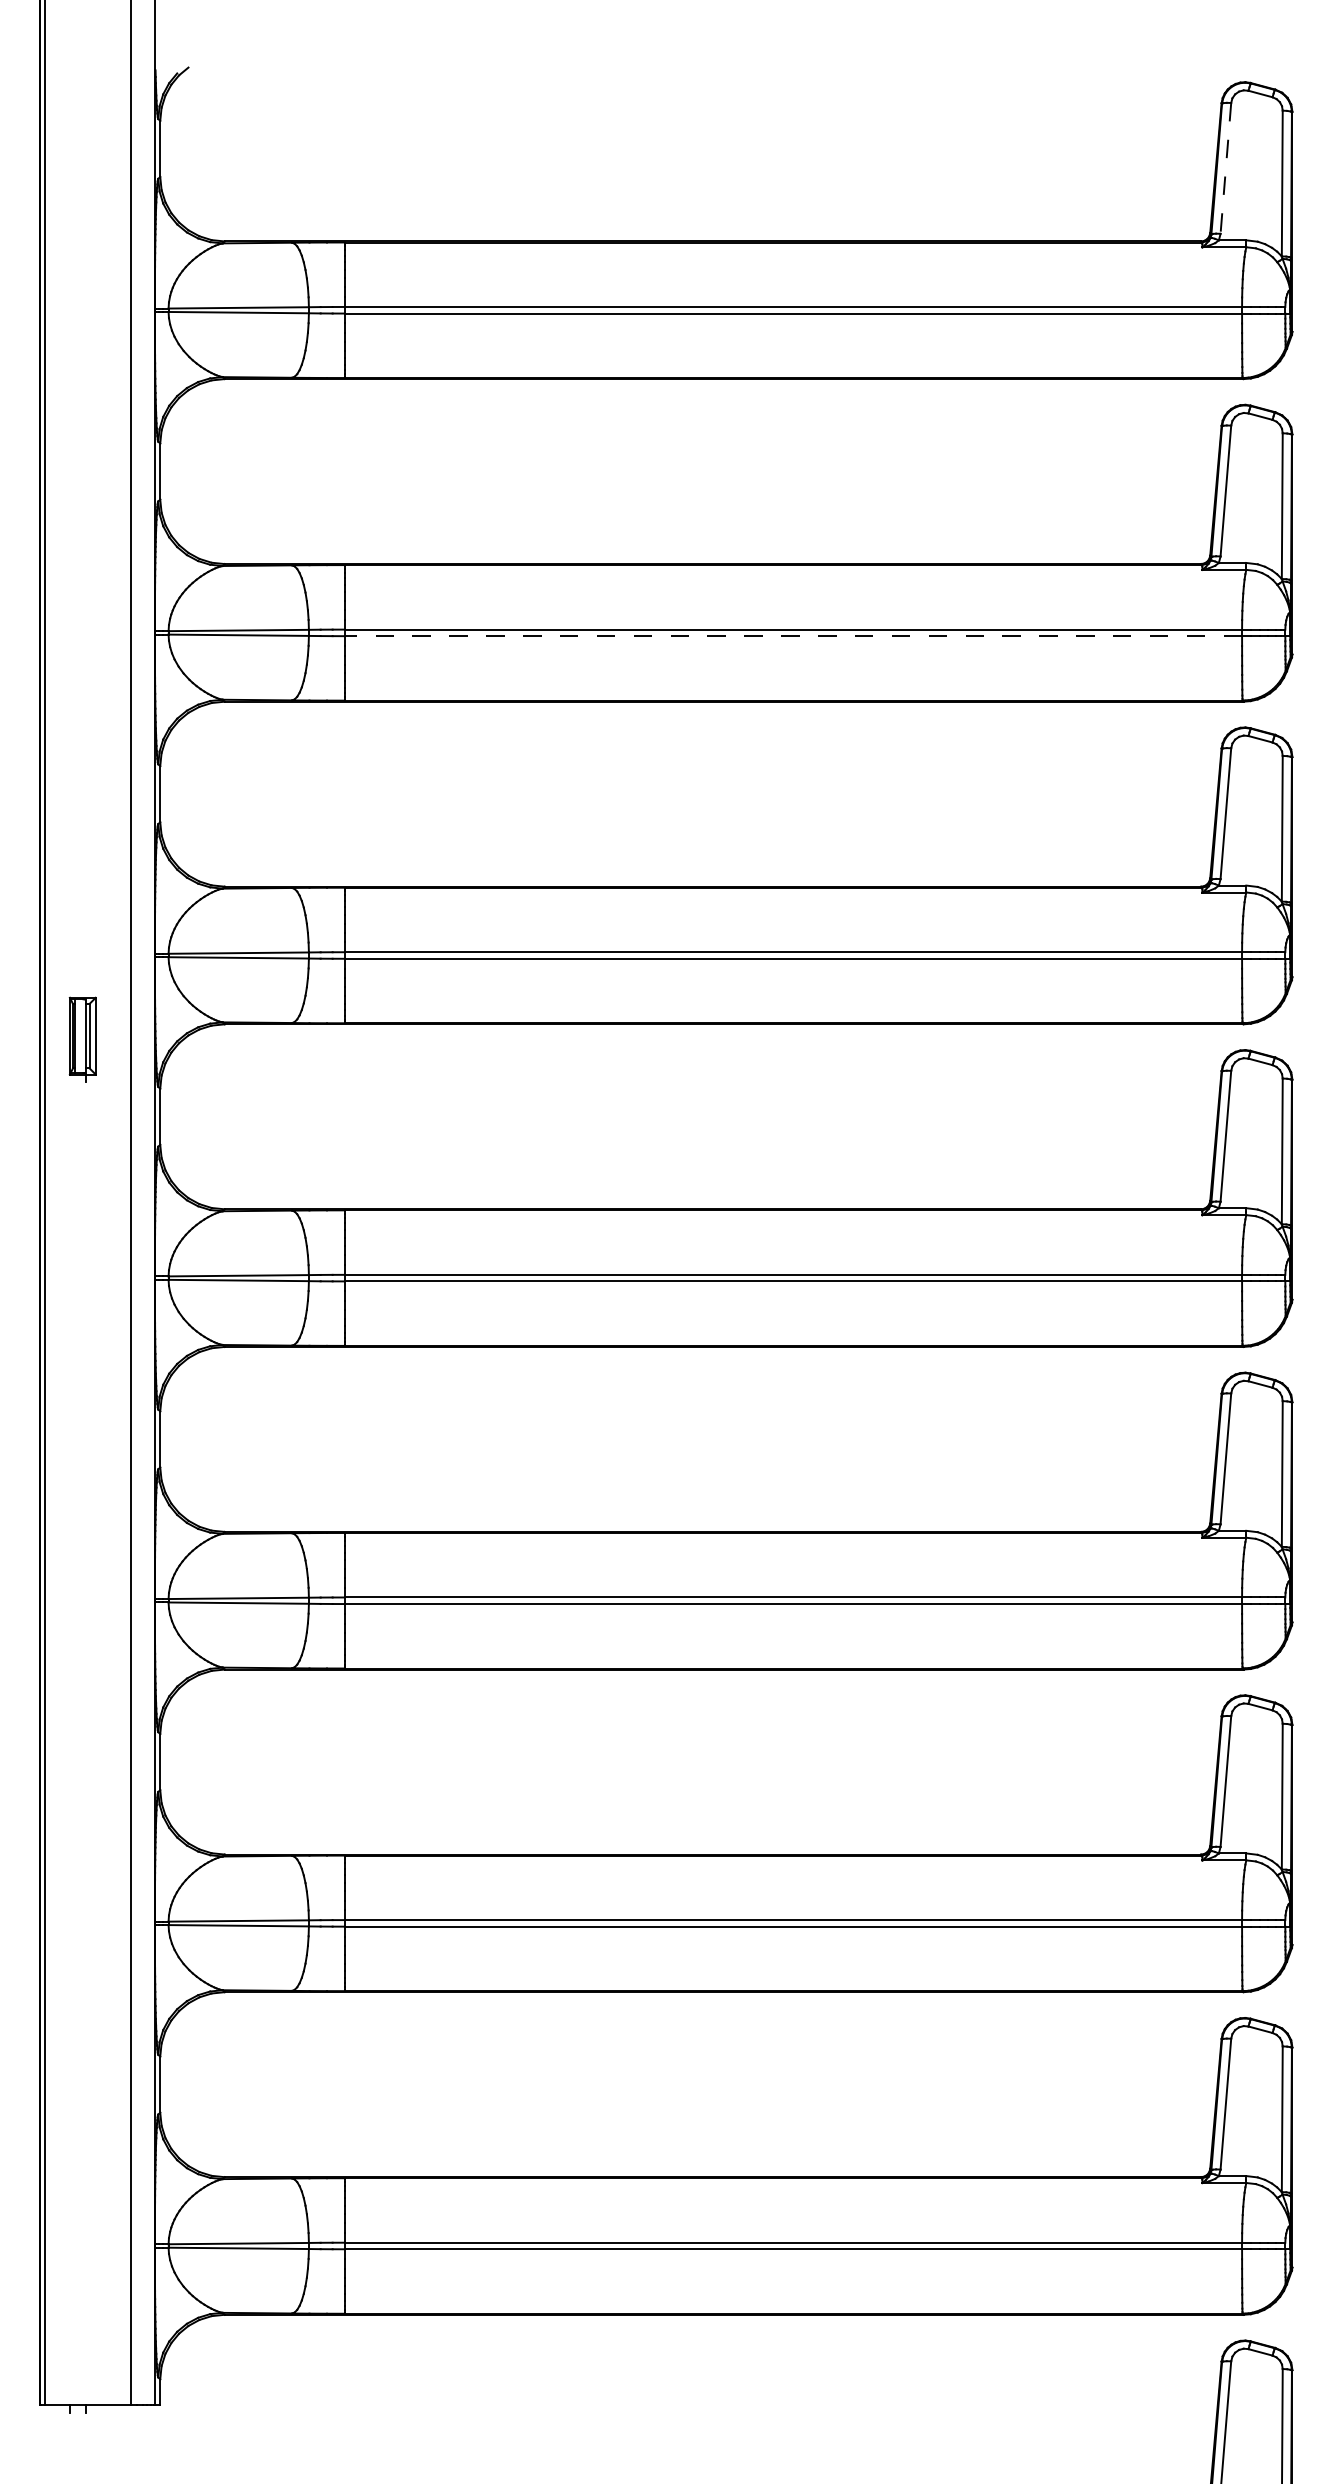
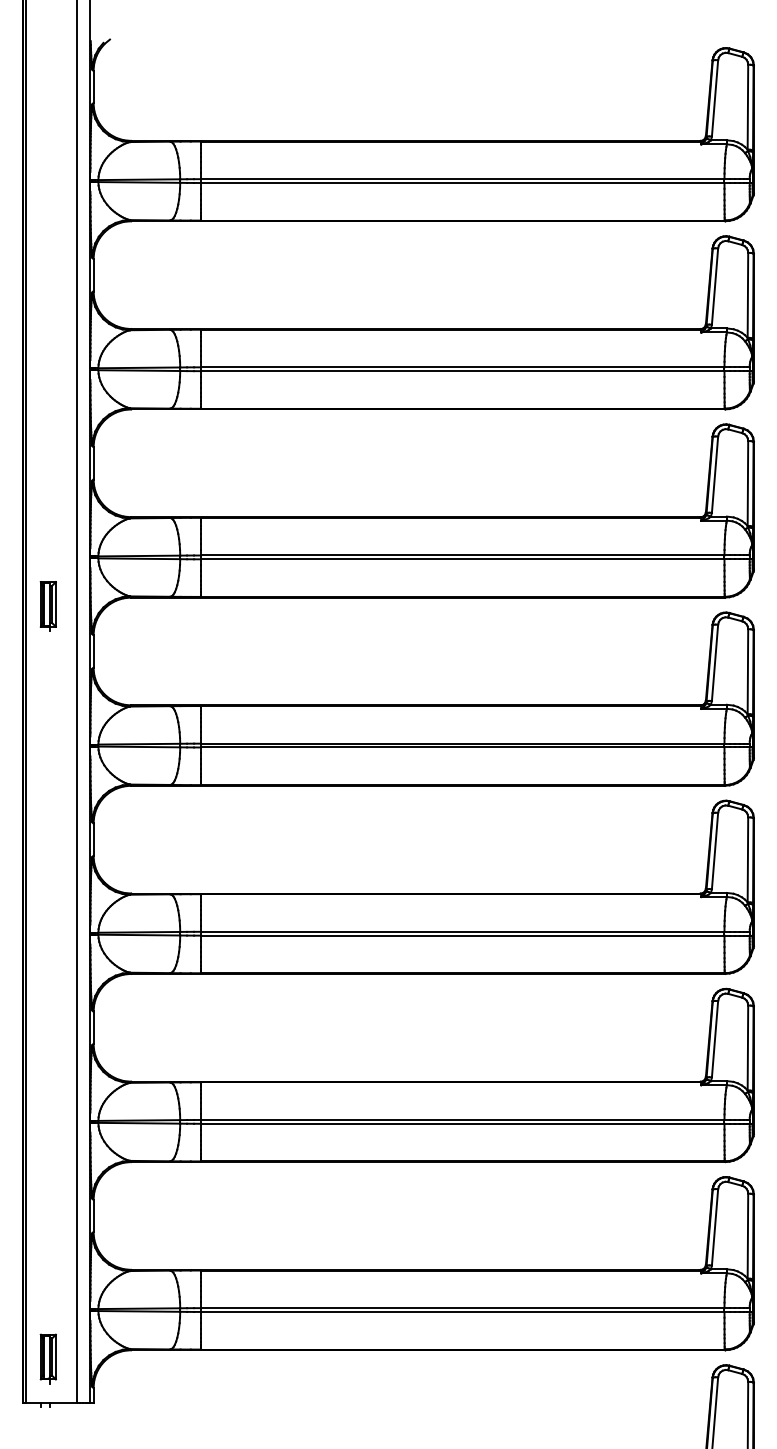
line: (1226, 168) -> (715, 98), dashed -> solid
line: (792, 636) -> (462, 371), dashed -> solid
part: (81, 2329) -> (47, 1358), added

